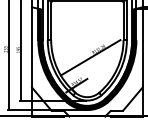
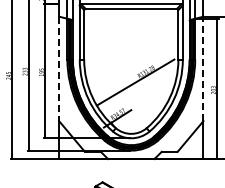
line: (142, 46) -> (203, 68), solid -> dashed
line: (32, 47) -> (59, 69), solid -> dashed

